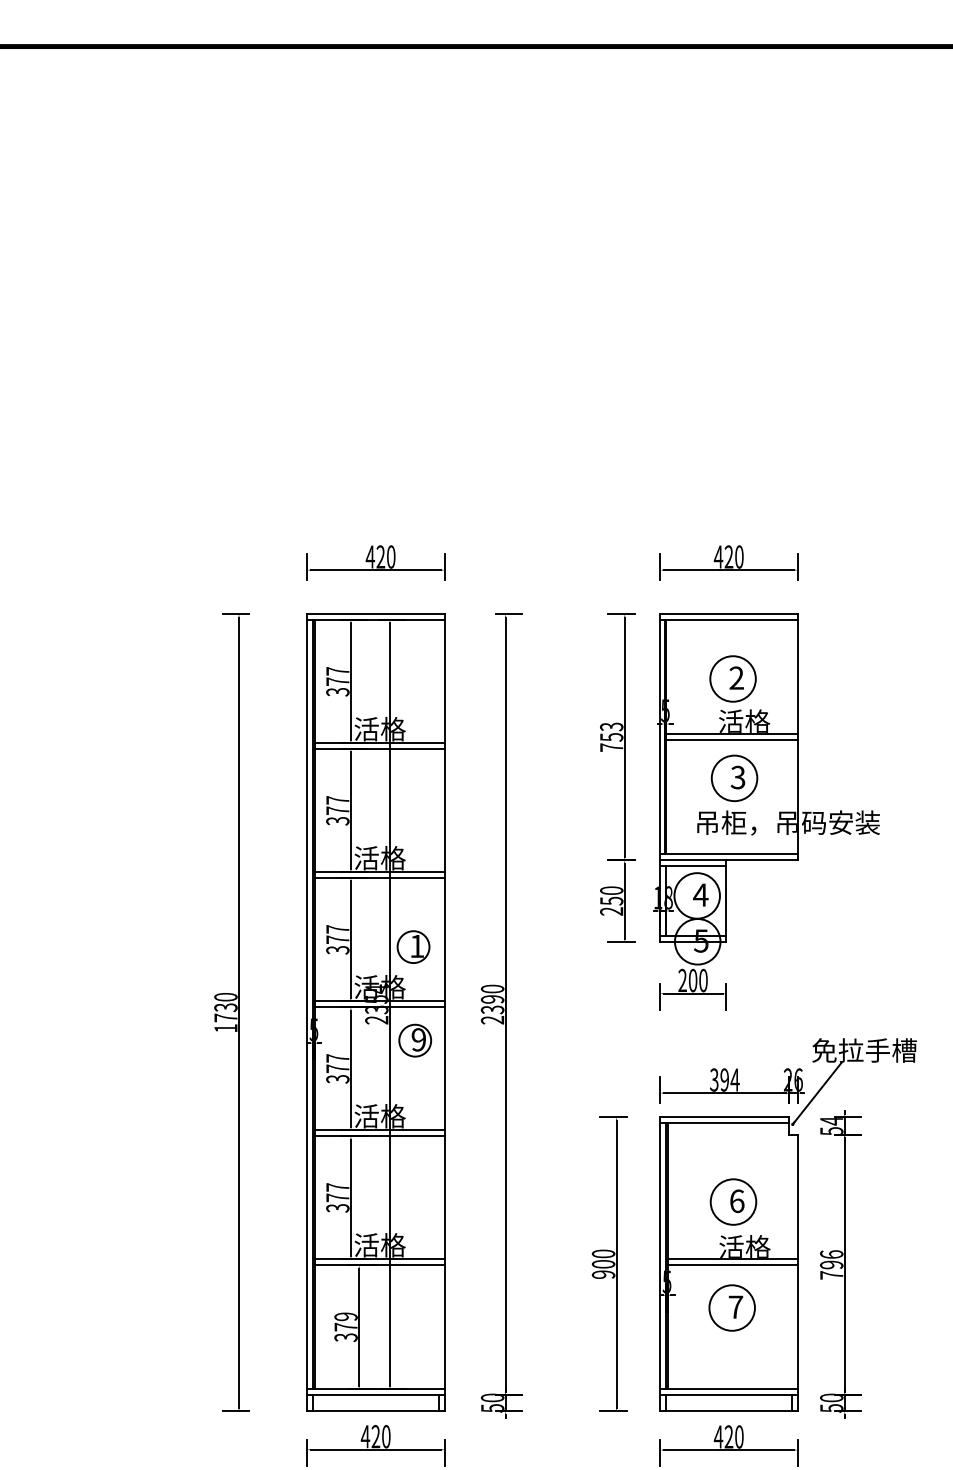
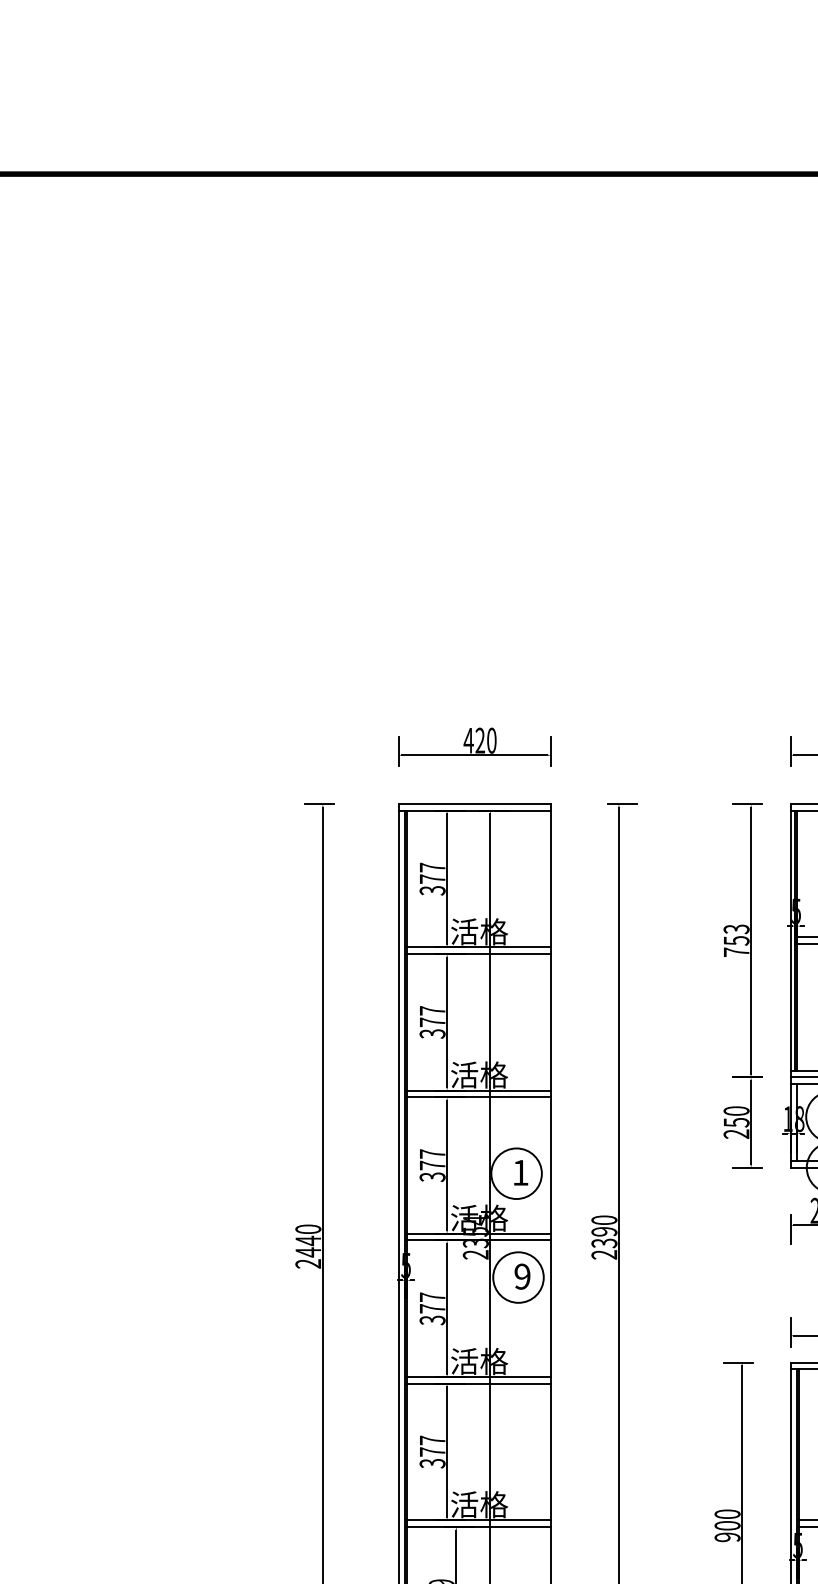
circle: (413, 946) -> (516, 1173), size x1.43
text: (225, 1017) -> (307, 1251), 1730 -> 2440
circle: (415, 1040) -> (518, 1277), size x1.43

